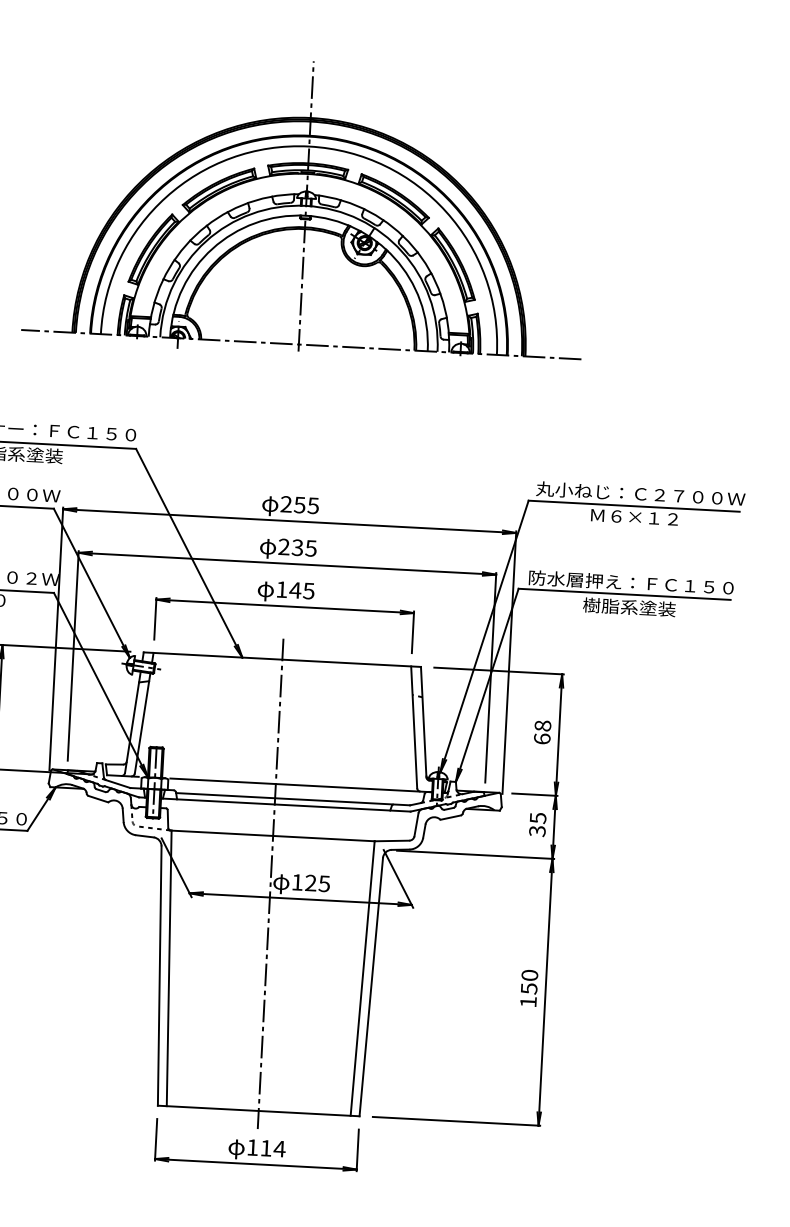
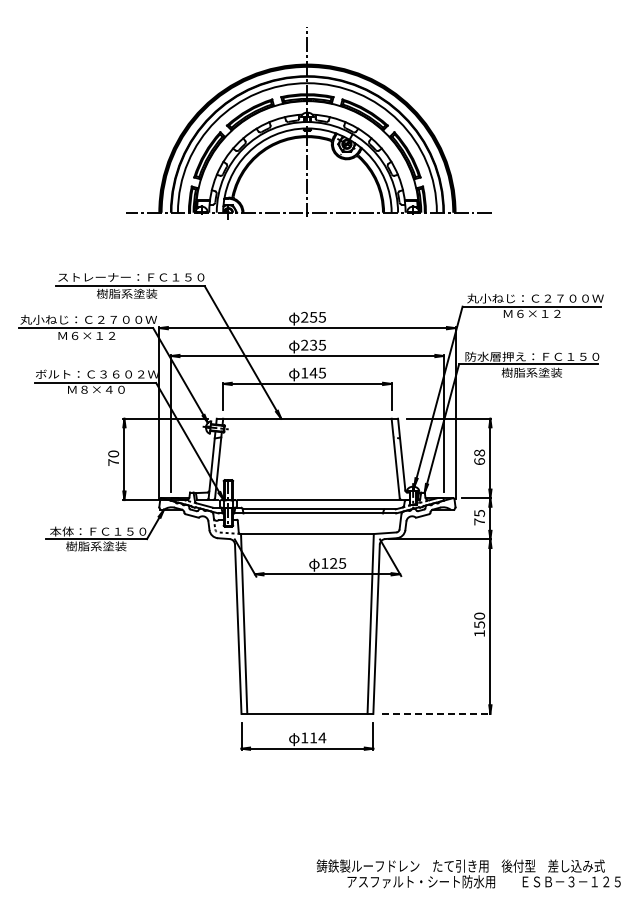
text: (537, 830) -> (479, 521), 35 -> 75
line: (270, 884) -> (307, 565), removed
line: (456, 1120) -> (436, 713), solid -> dashed

